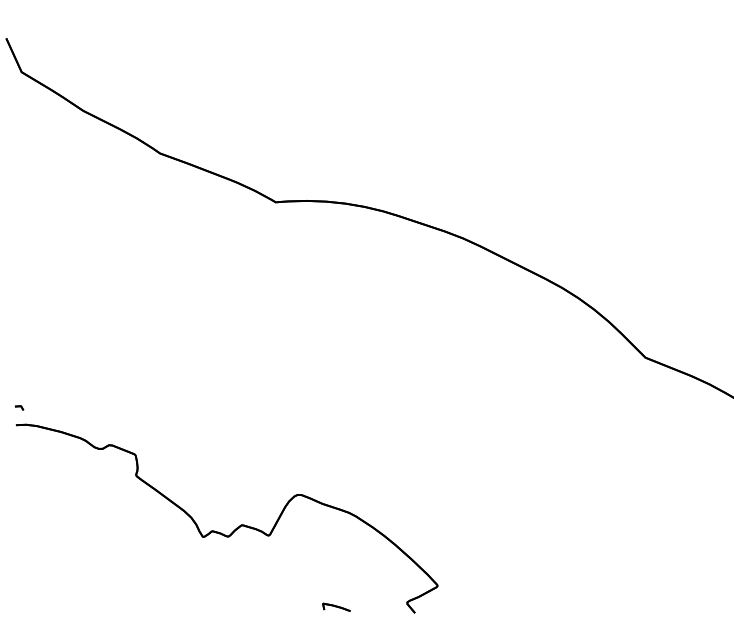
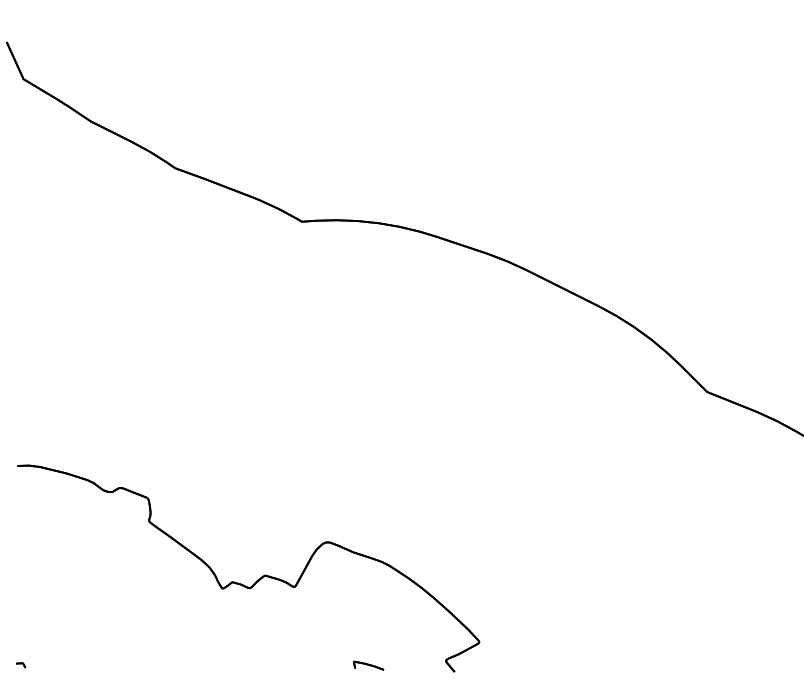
part: (19, 408) -> (21, 665), moved

